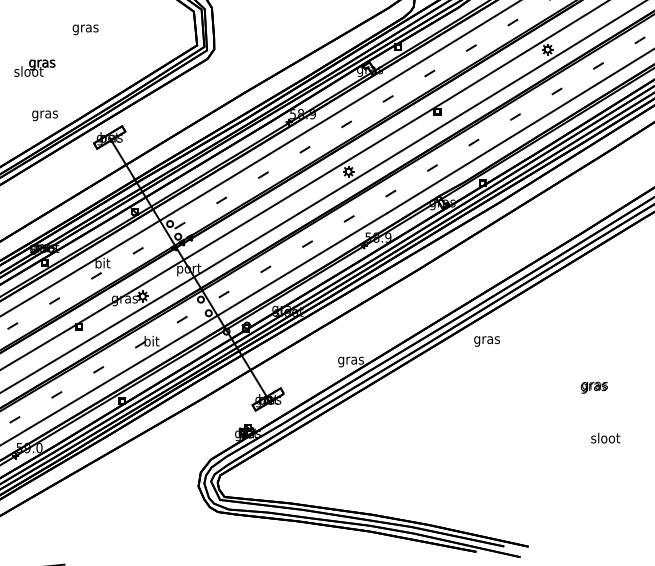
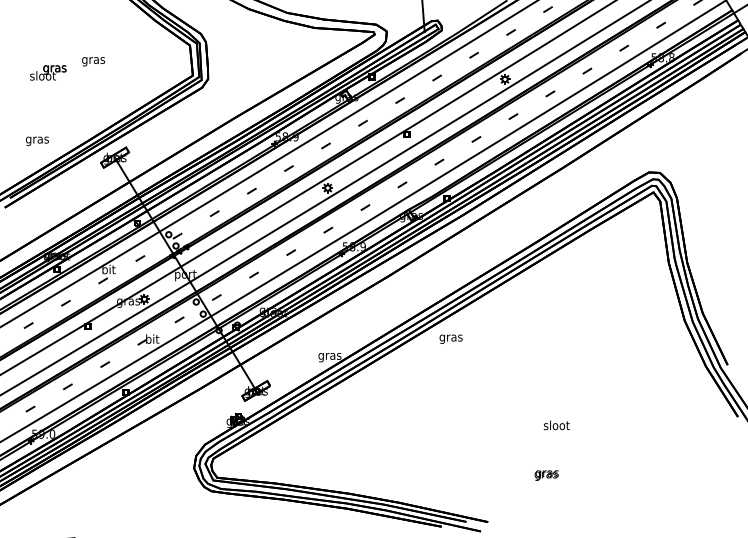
text: (35, 67) -> (48, 72), moved
text: (45, 116) -> (37, 141), moved
text: (594, 387) -> (546, 475), moved

